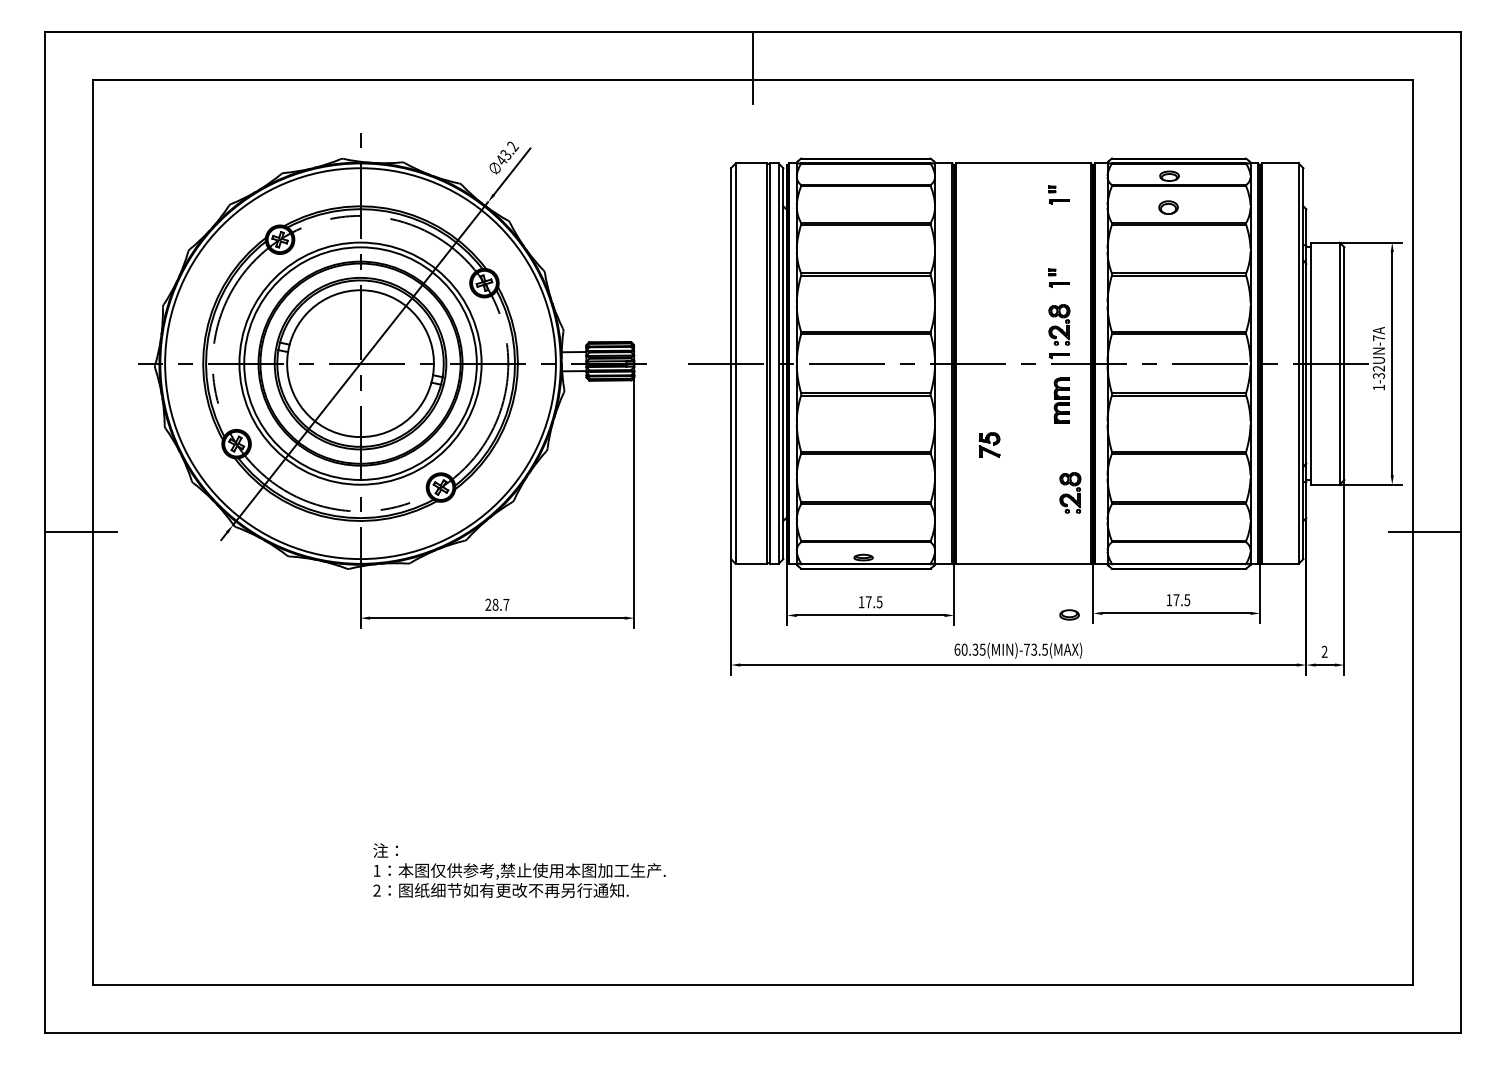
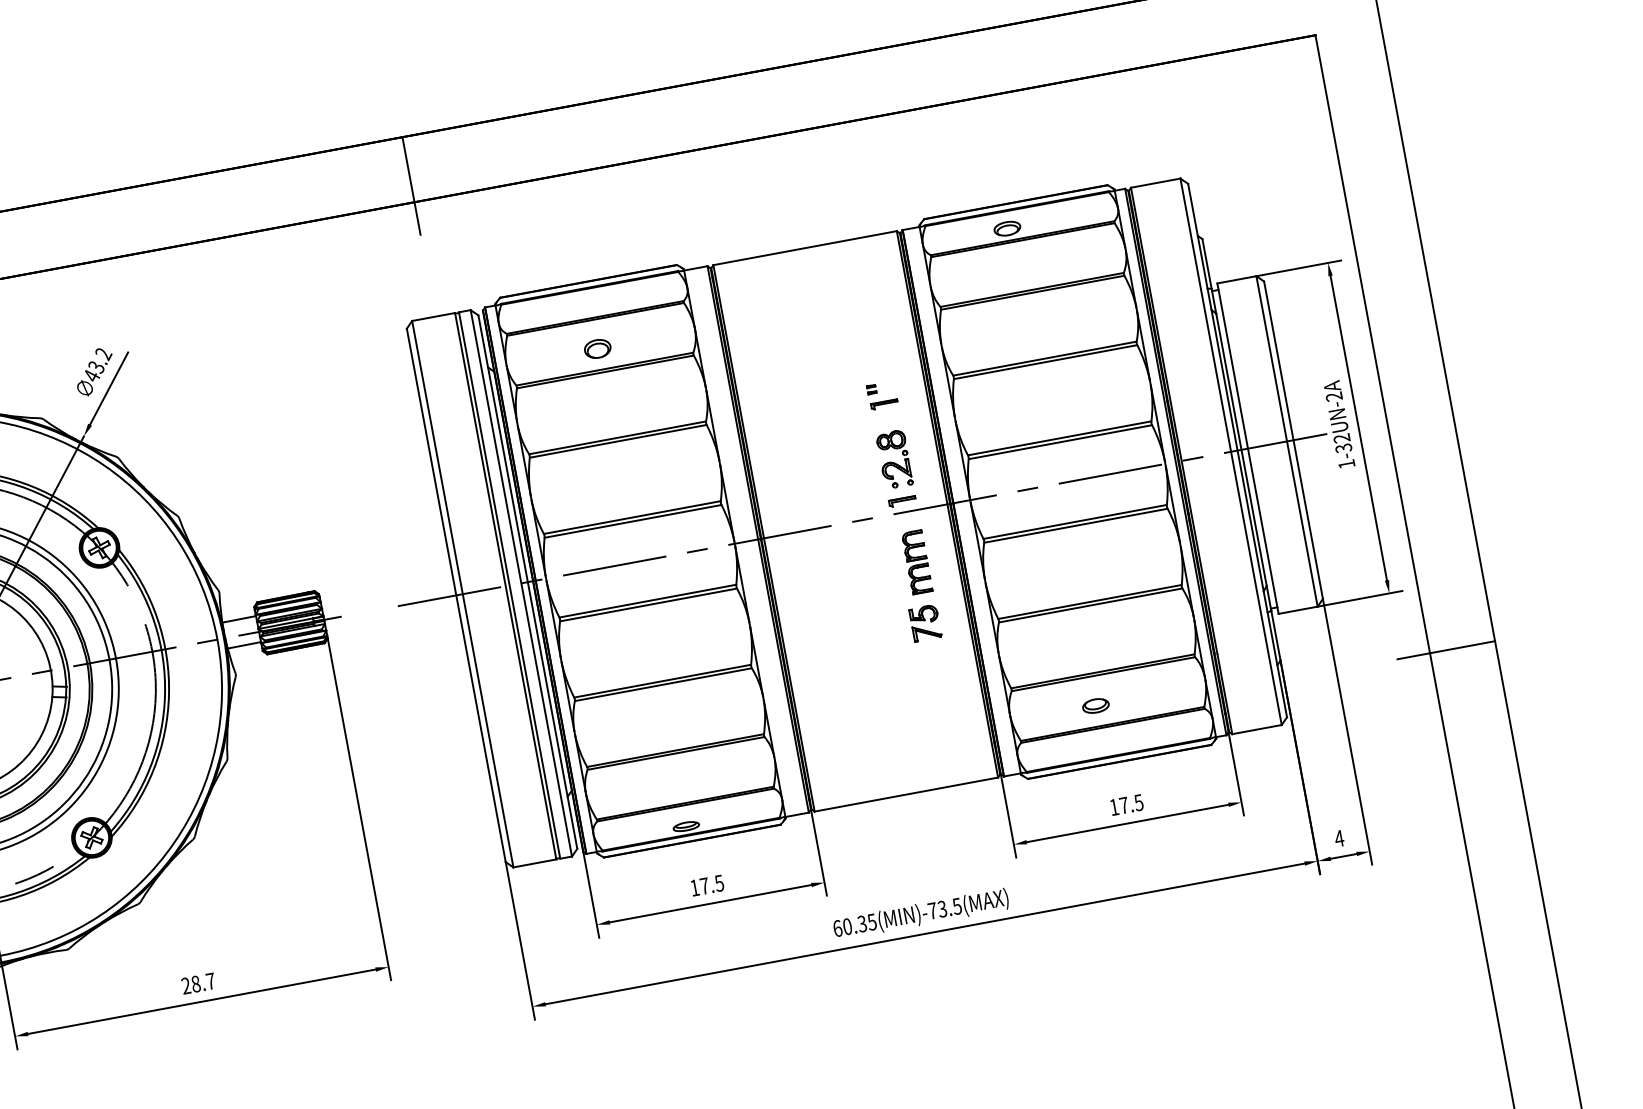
part: (1058, 194) -> (860, 281), removed
part: (1168, 207) -> (597, 348), moved
text: (1378, 338) -> (1333, 397), 1-32UN-7A -> 1-32UN-2A
part: (989, 444) -> (925, 622), moved
part: (1070, 492) -> (952, 685), removed
part: (1069, 614) -> (1095, 705), moved
text: (1324, 651) -> (1339, 838), 2 -> 4

